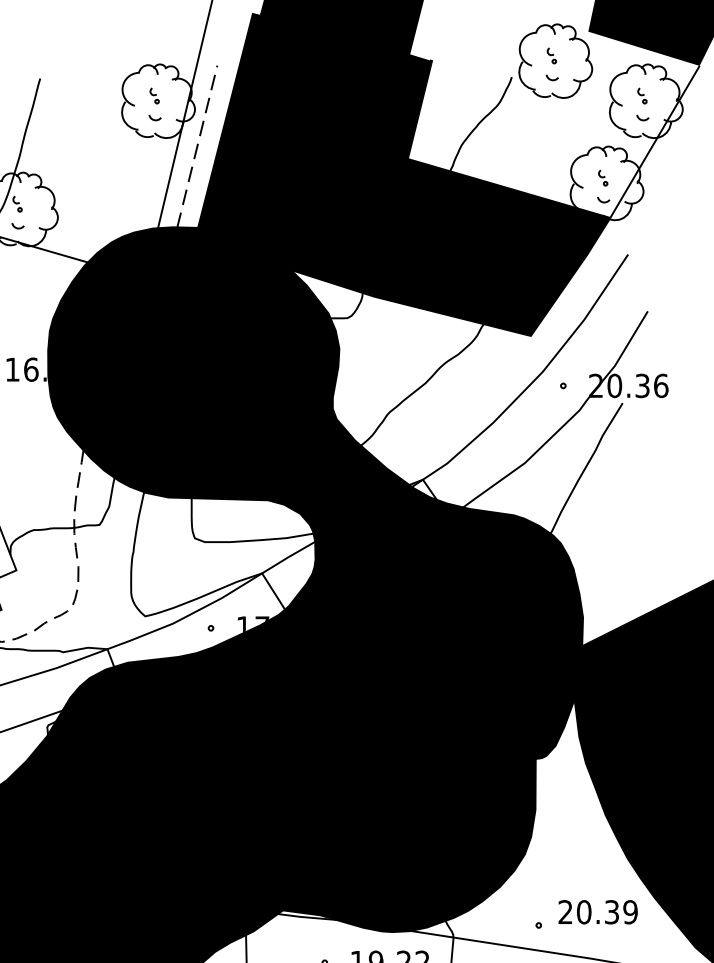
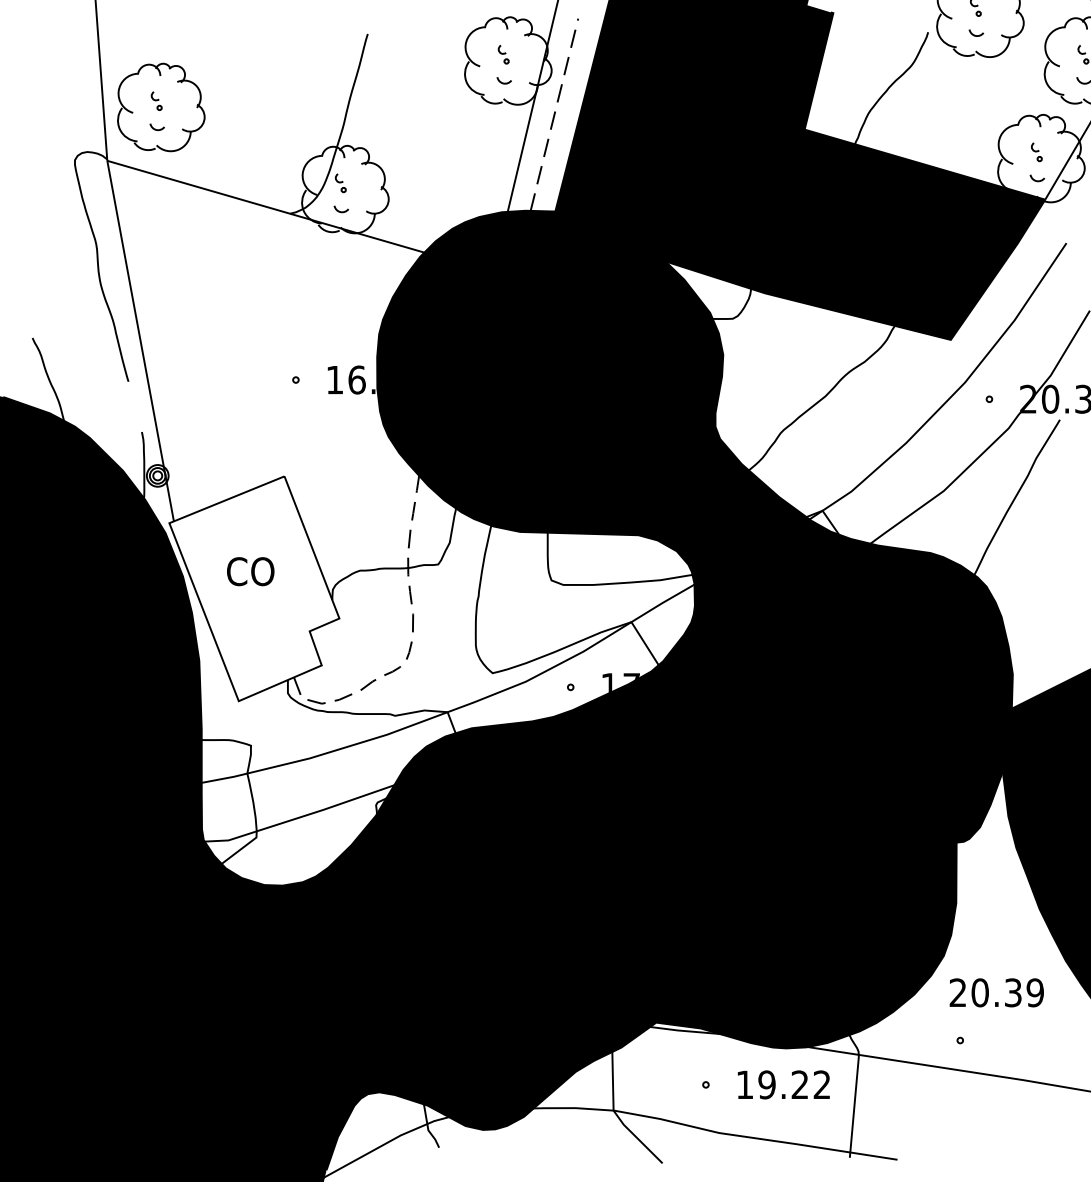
text: (597, 911) -> (996, 992), moved

